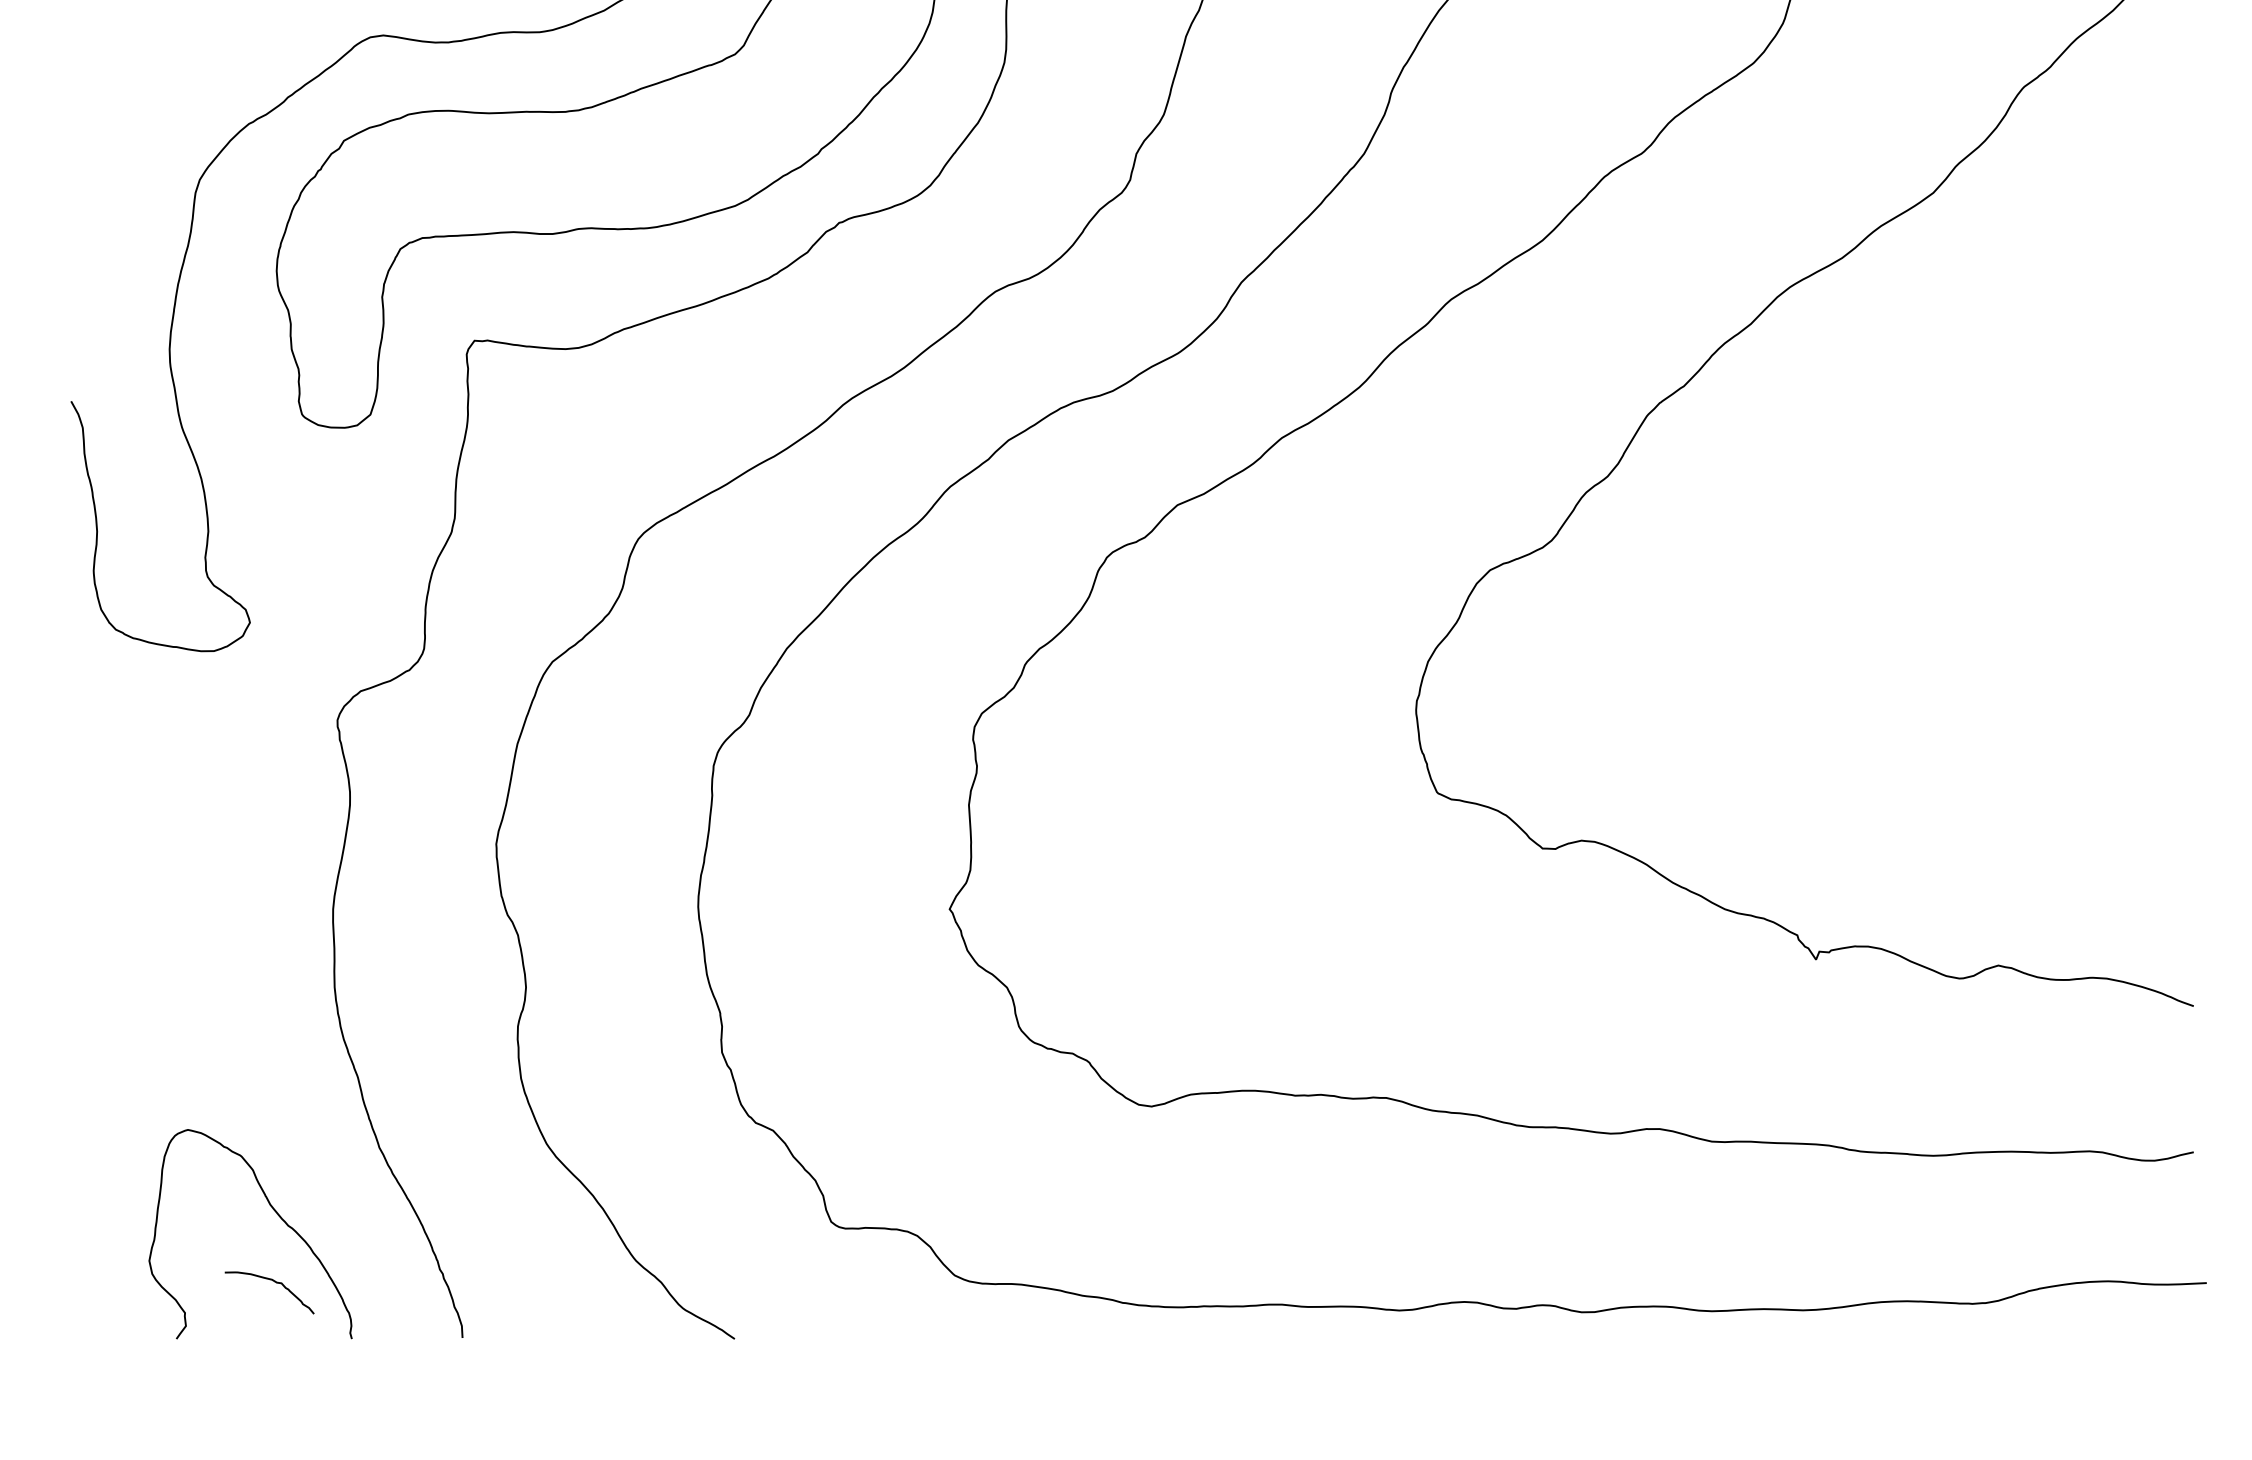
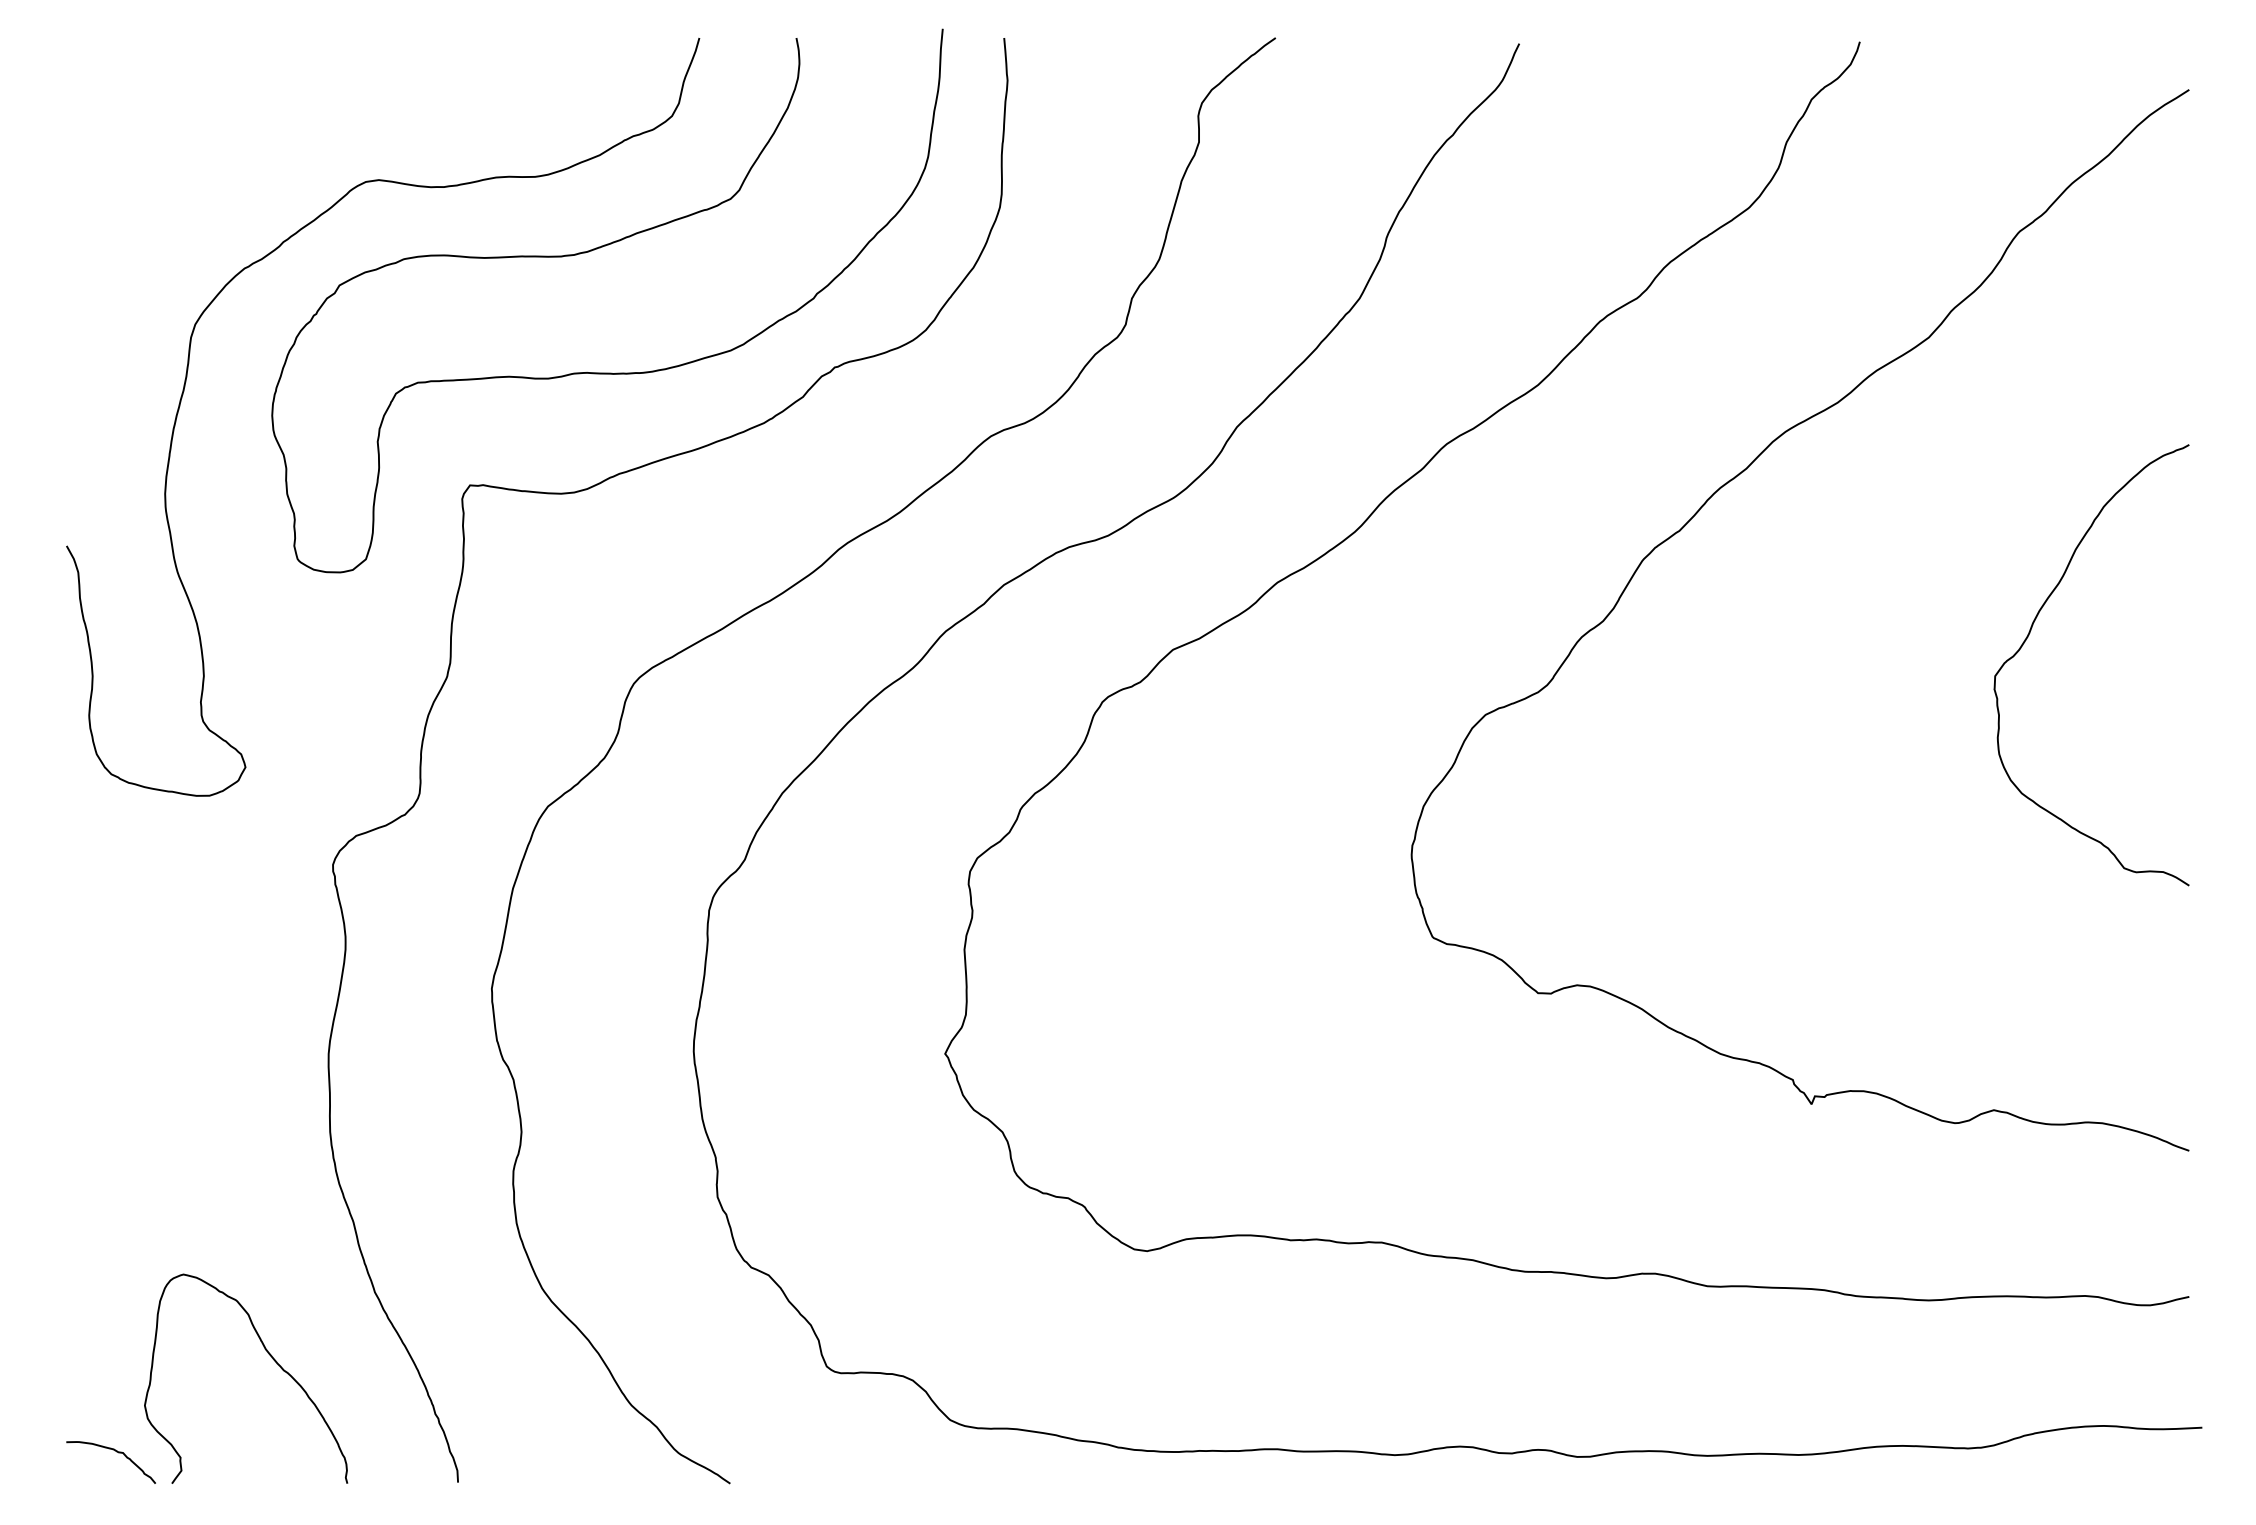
curve: (2033, 490) -> (2029, 635), added
curve: (274, 1282) -> (116, 1452), moved

